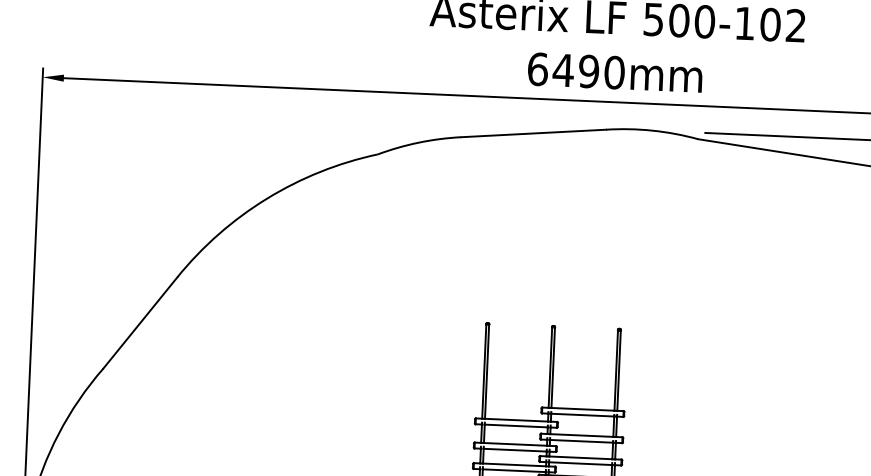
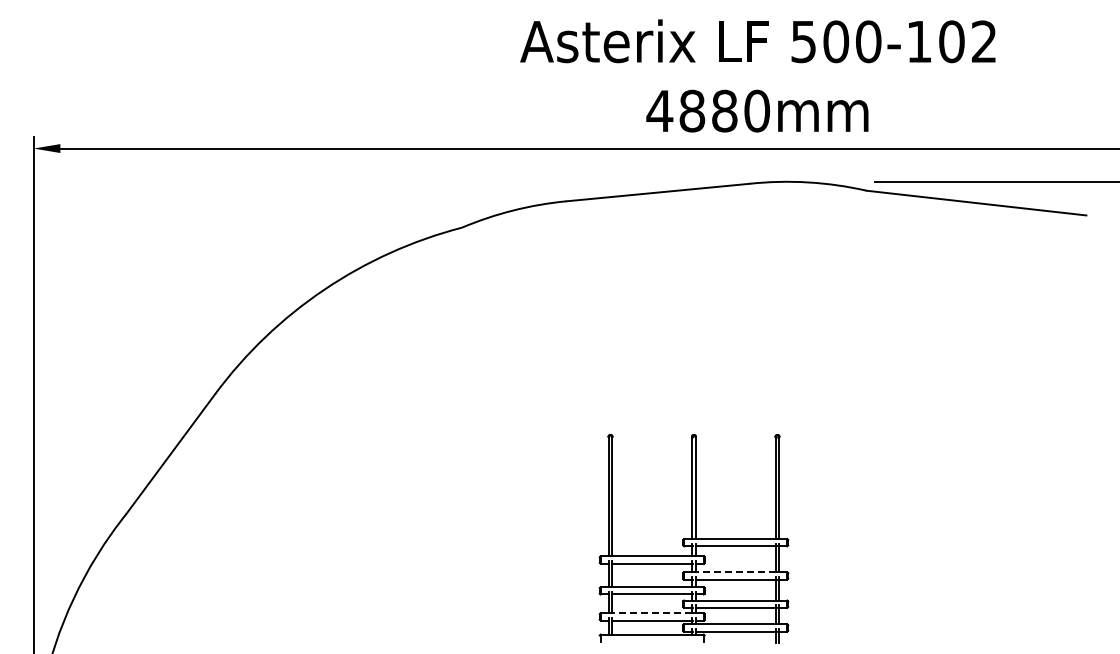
text: (562, 69) -> (691, 110), 6490mm -> 4880mm
line: (581, 435) -> (735, 572), solid -> dashed
line: (514, 465) -> (652, 613), solid -> dashed

